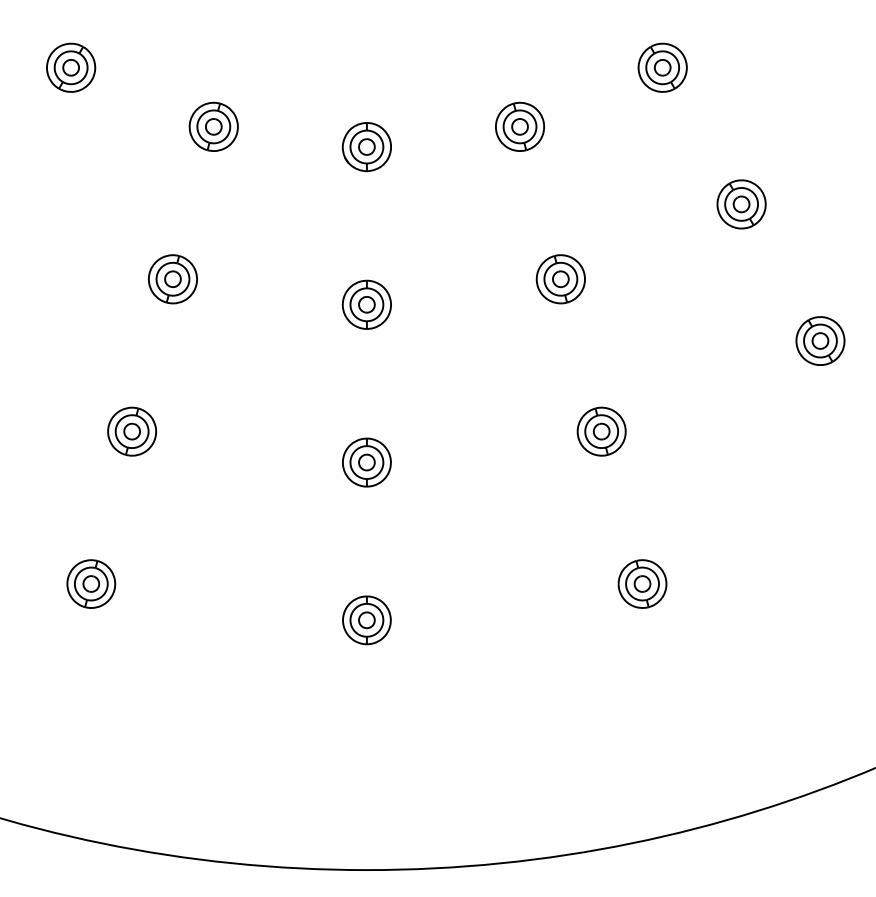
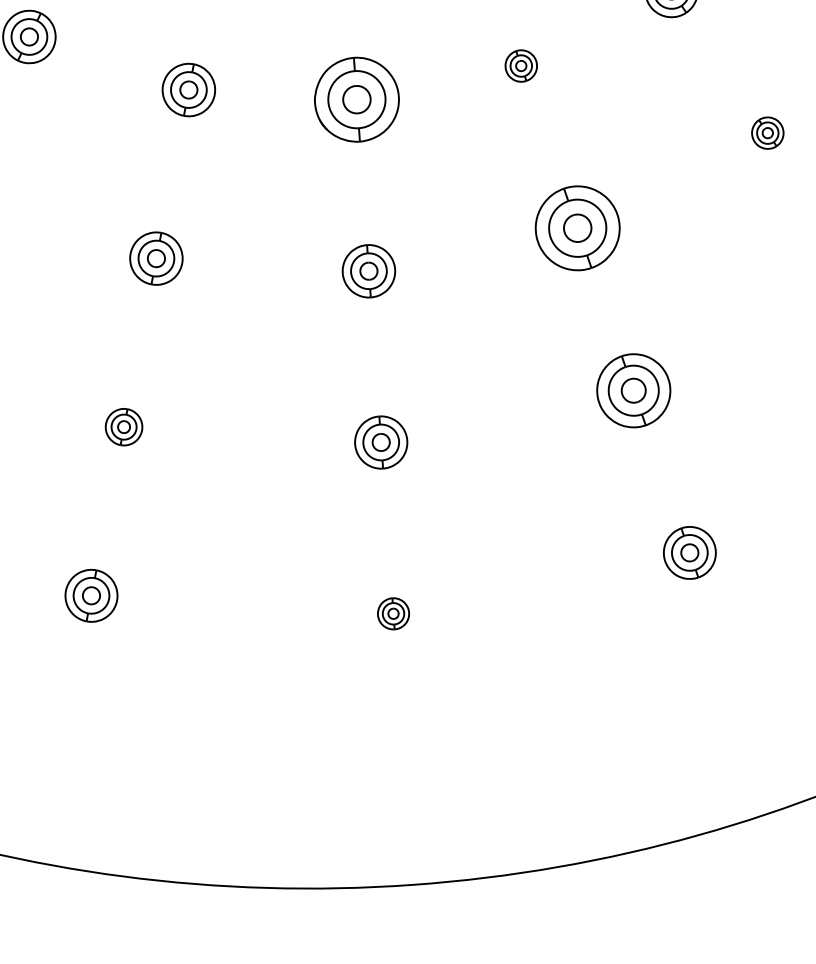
part: (519, 126) -> (520, 65), size x0.6
part: (366, 147) -> (356, 100), size x1.6
part: (741, 204) -> (767, 133), size x0.6
part: (560, 279) -> (577, 228), size x1.6
part: (132, 431) -> (124, 427), size x0.7
part: (601, 431) -> (633, 390), size x1.4
part: (366, 620) -> (393, 613), size x0.6

